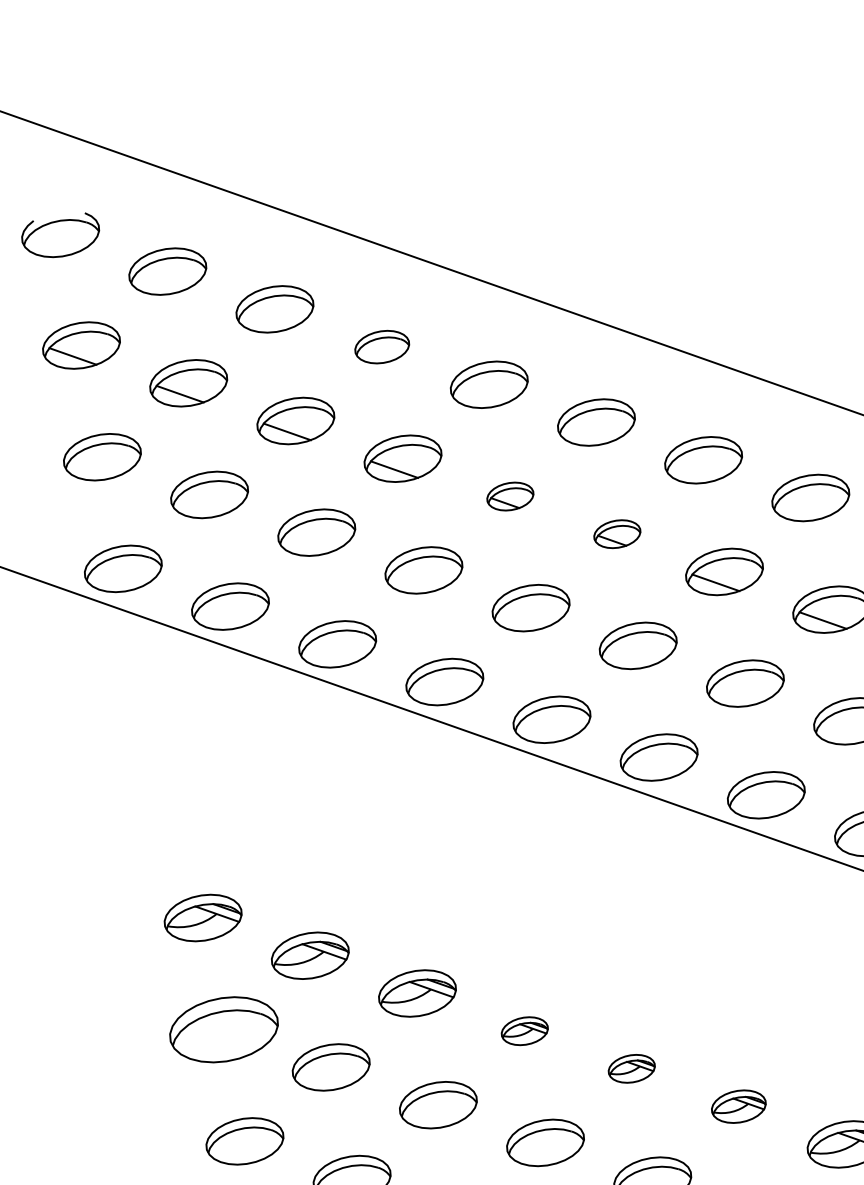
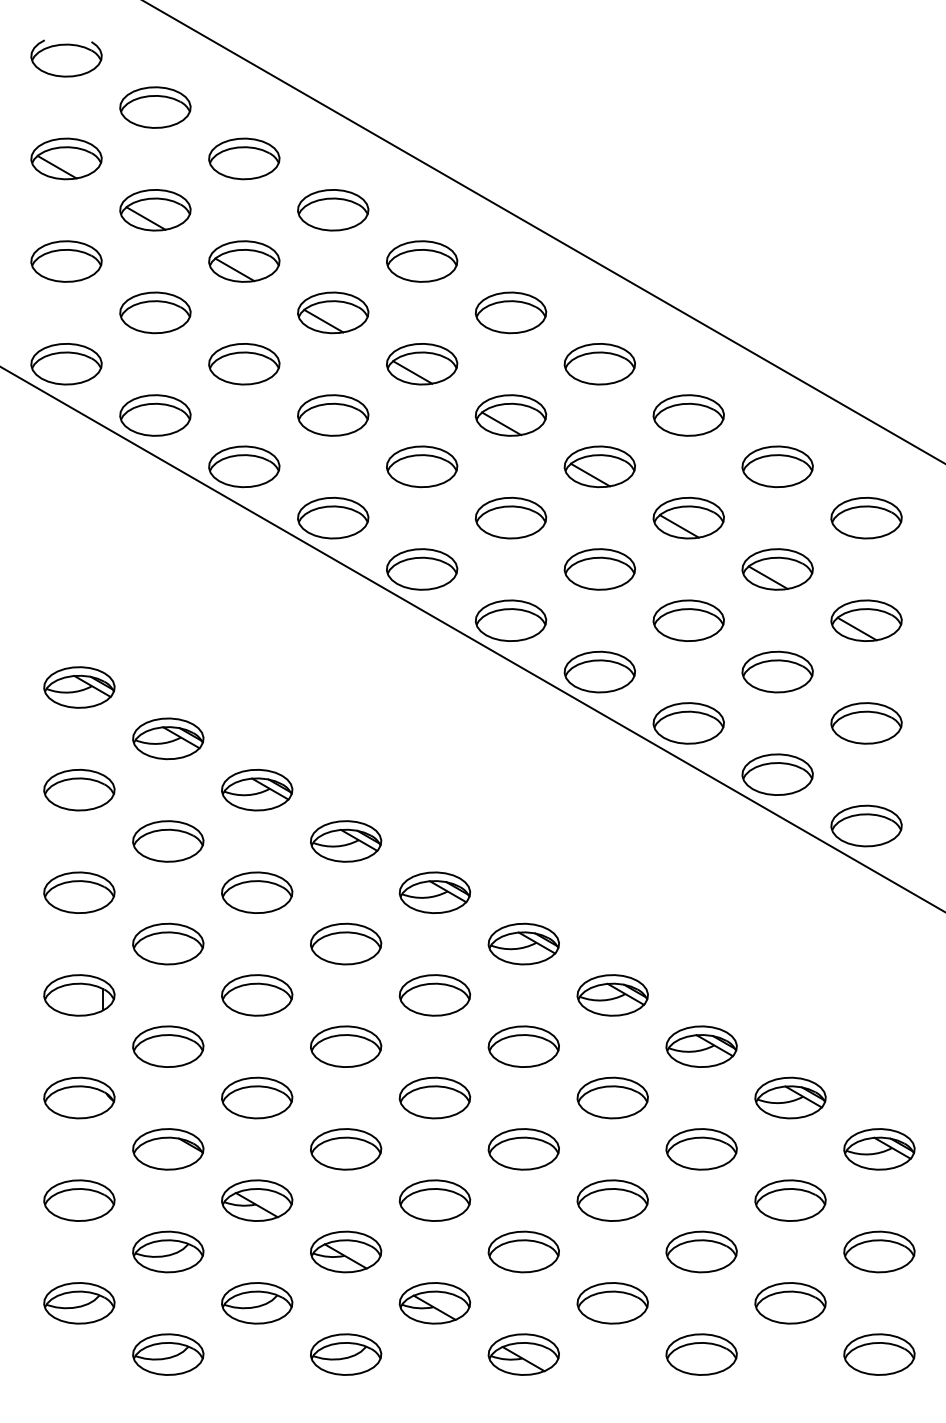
part: (382, 347) -> (333, 210), size x1.43
part: (510, 496) -> (422, 364), size x1.67
part: (616, 534) -> (510, 415), size x1.67
part: (224, 1028) -> (79, 789), size x0.71
part: (525, 1031) -> (346, 841), size x1.67
part: (631, 1068) -> (434, 892), size x1.67
part: (738, 1106) -> (523, 943), size x1.43

